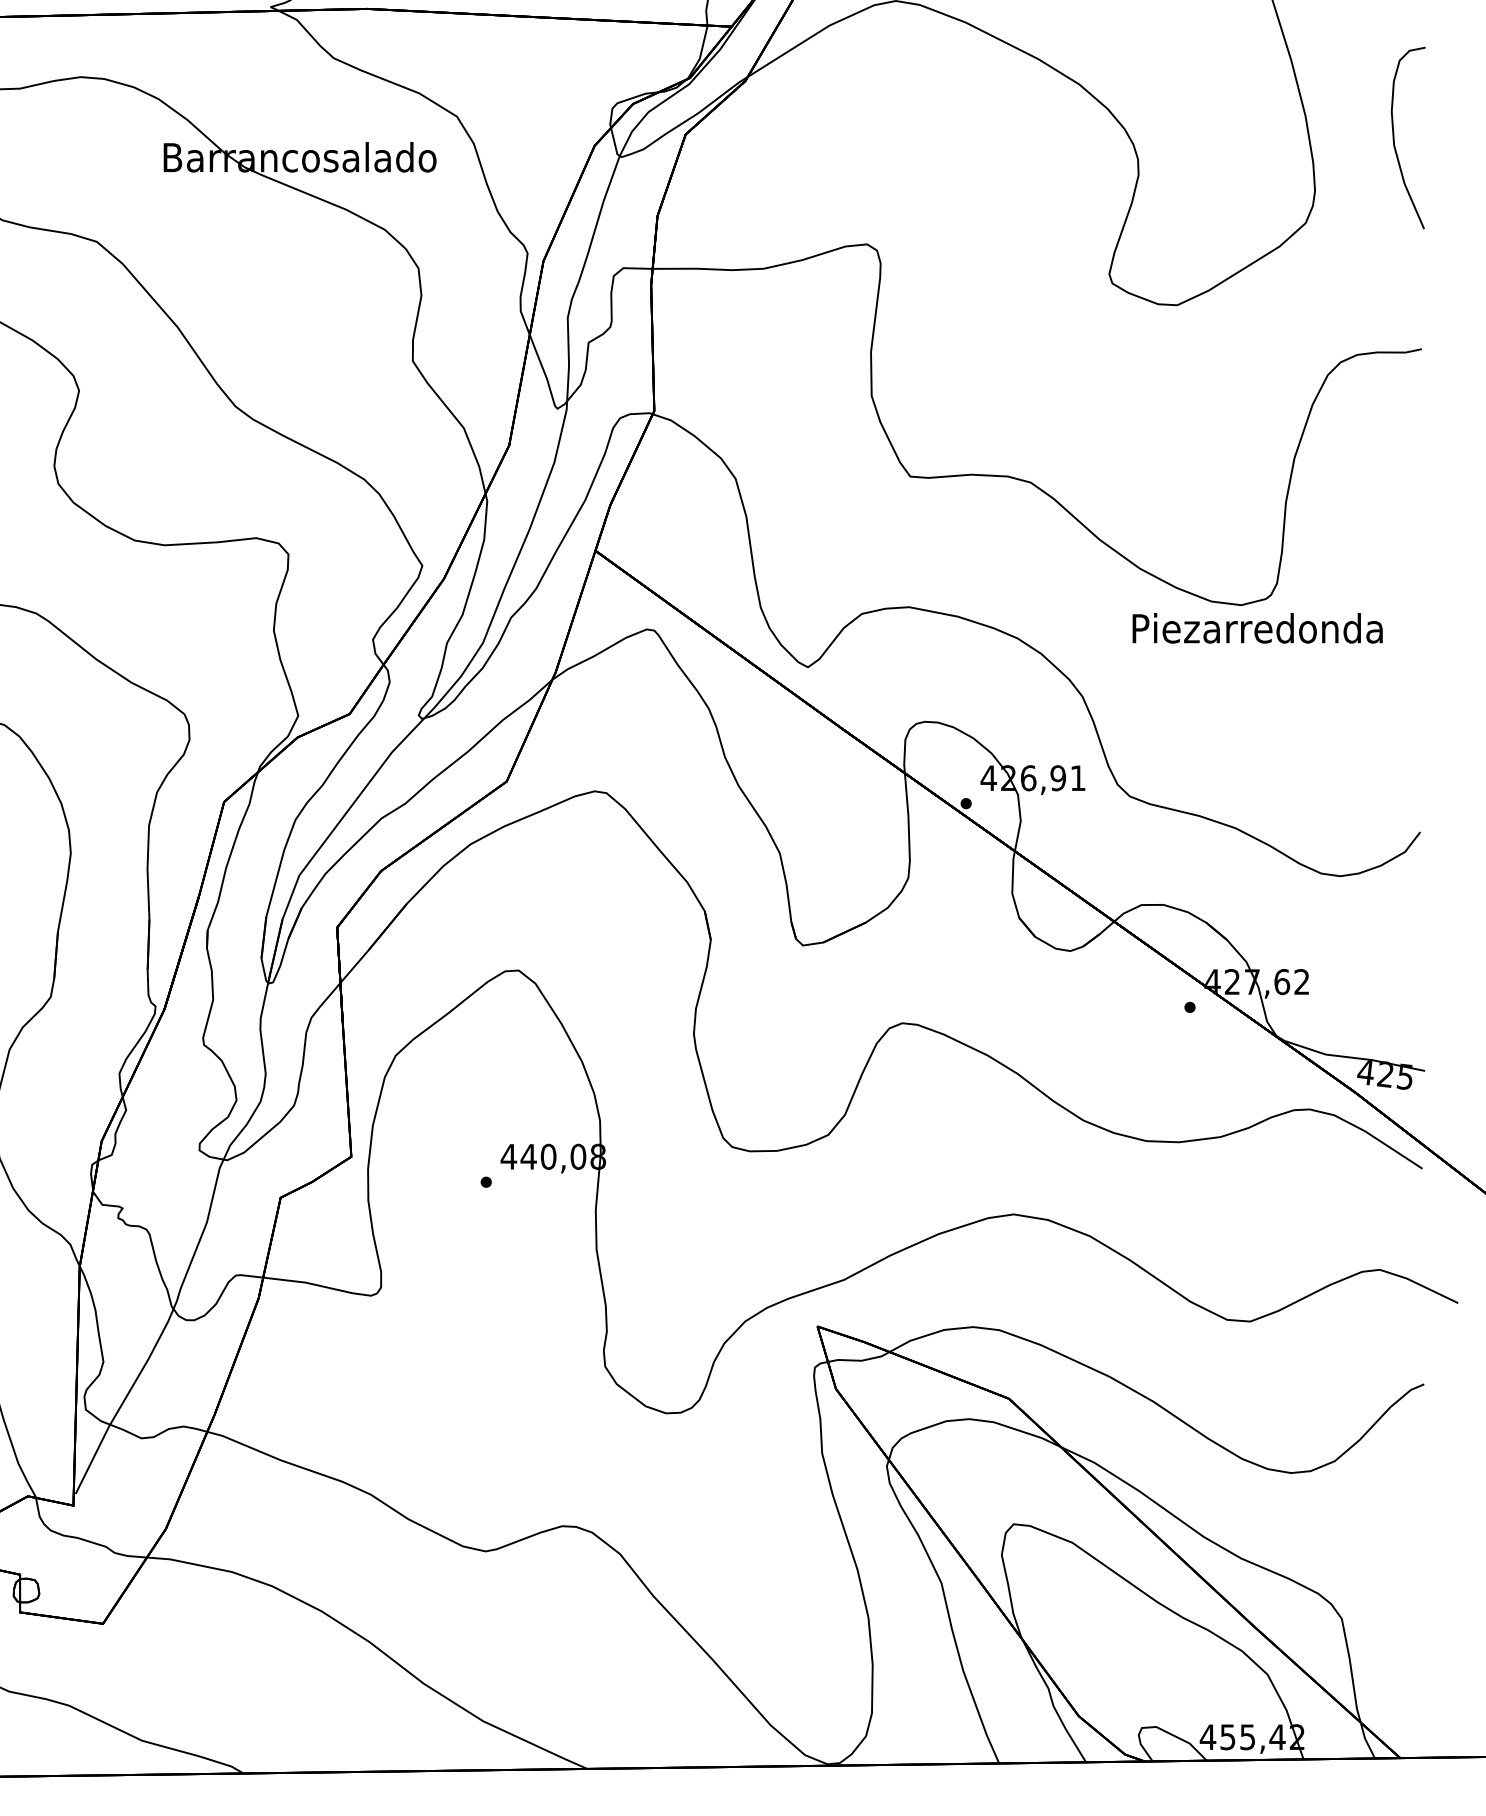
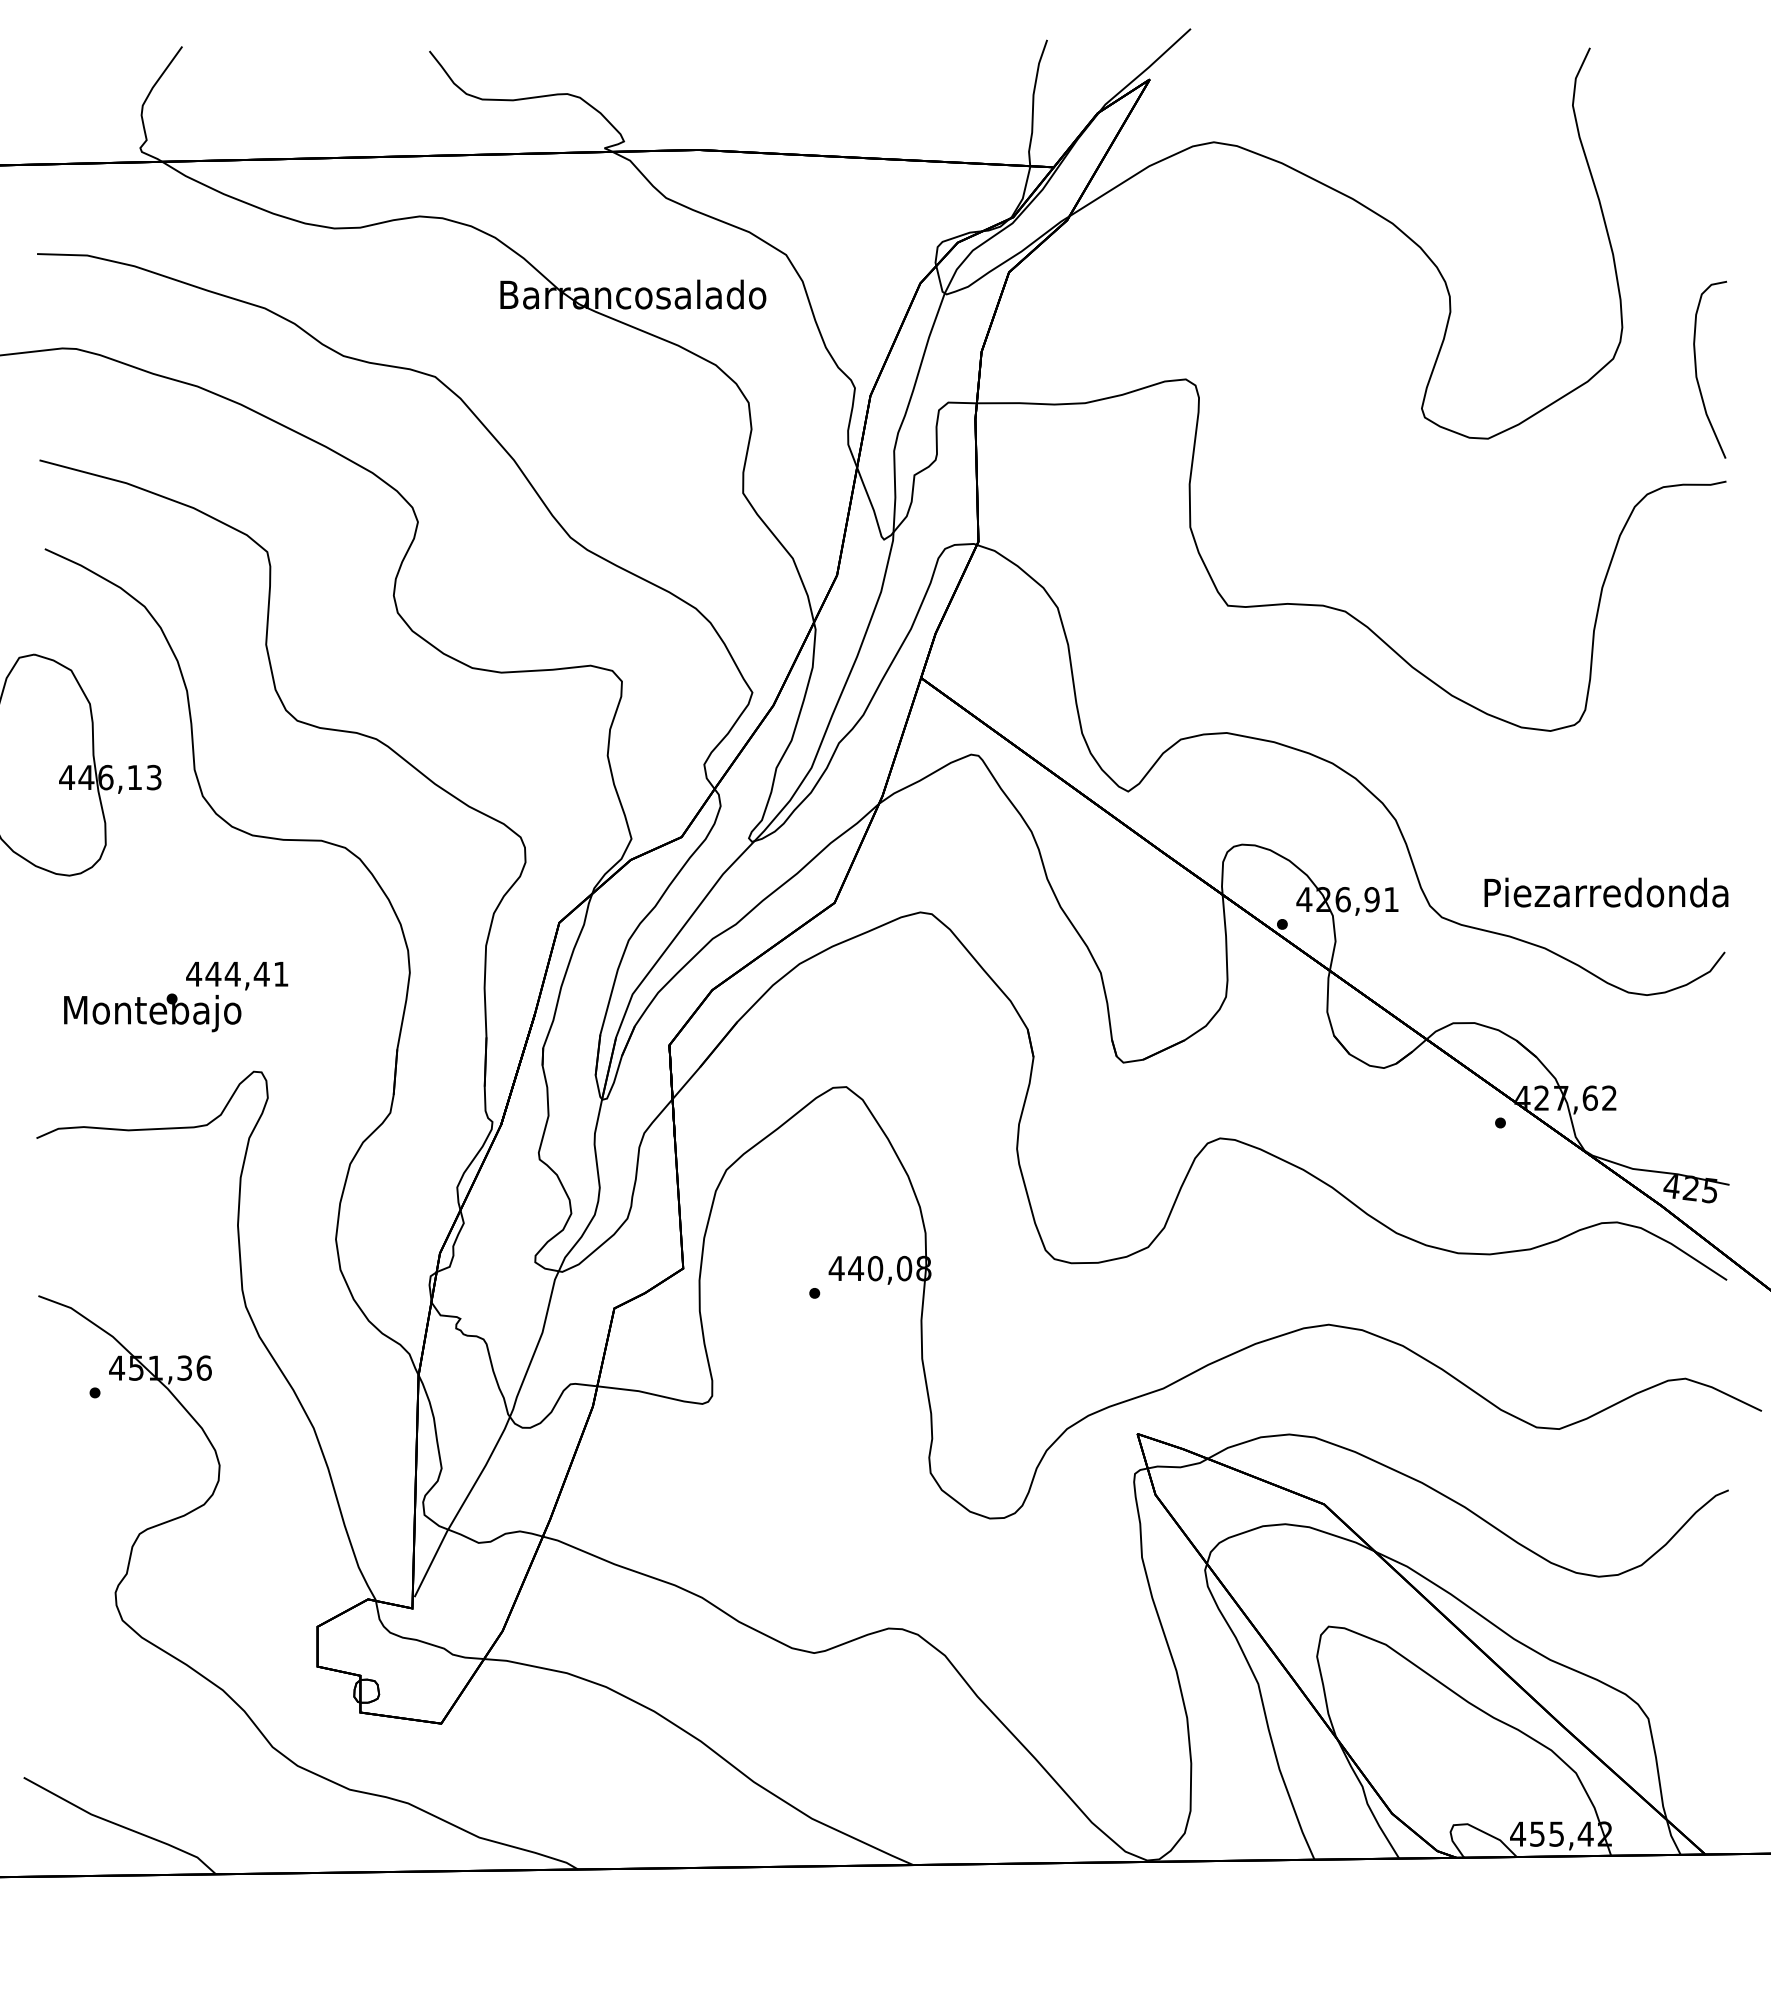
curve: (1395, 141) -> (1697, 373), moved
text: (1257, 628) -> (1606, 892), moved

